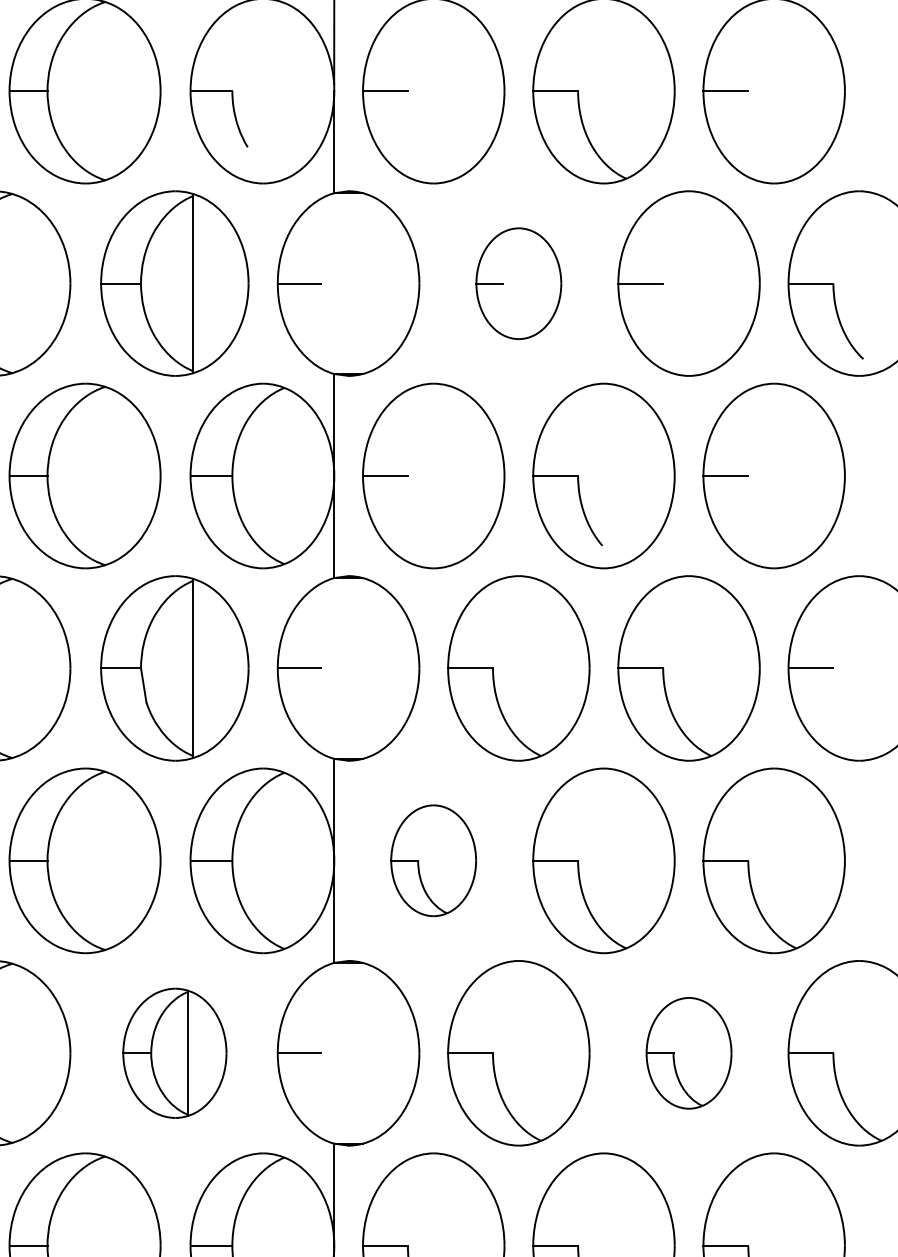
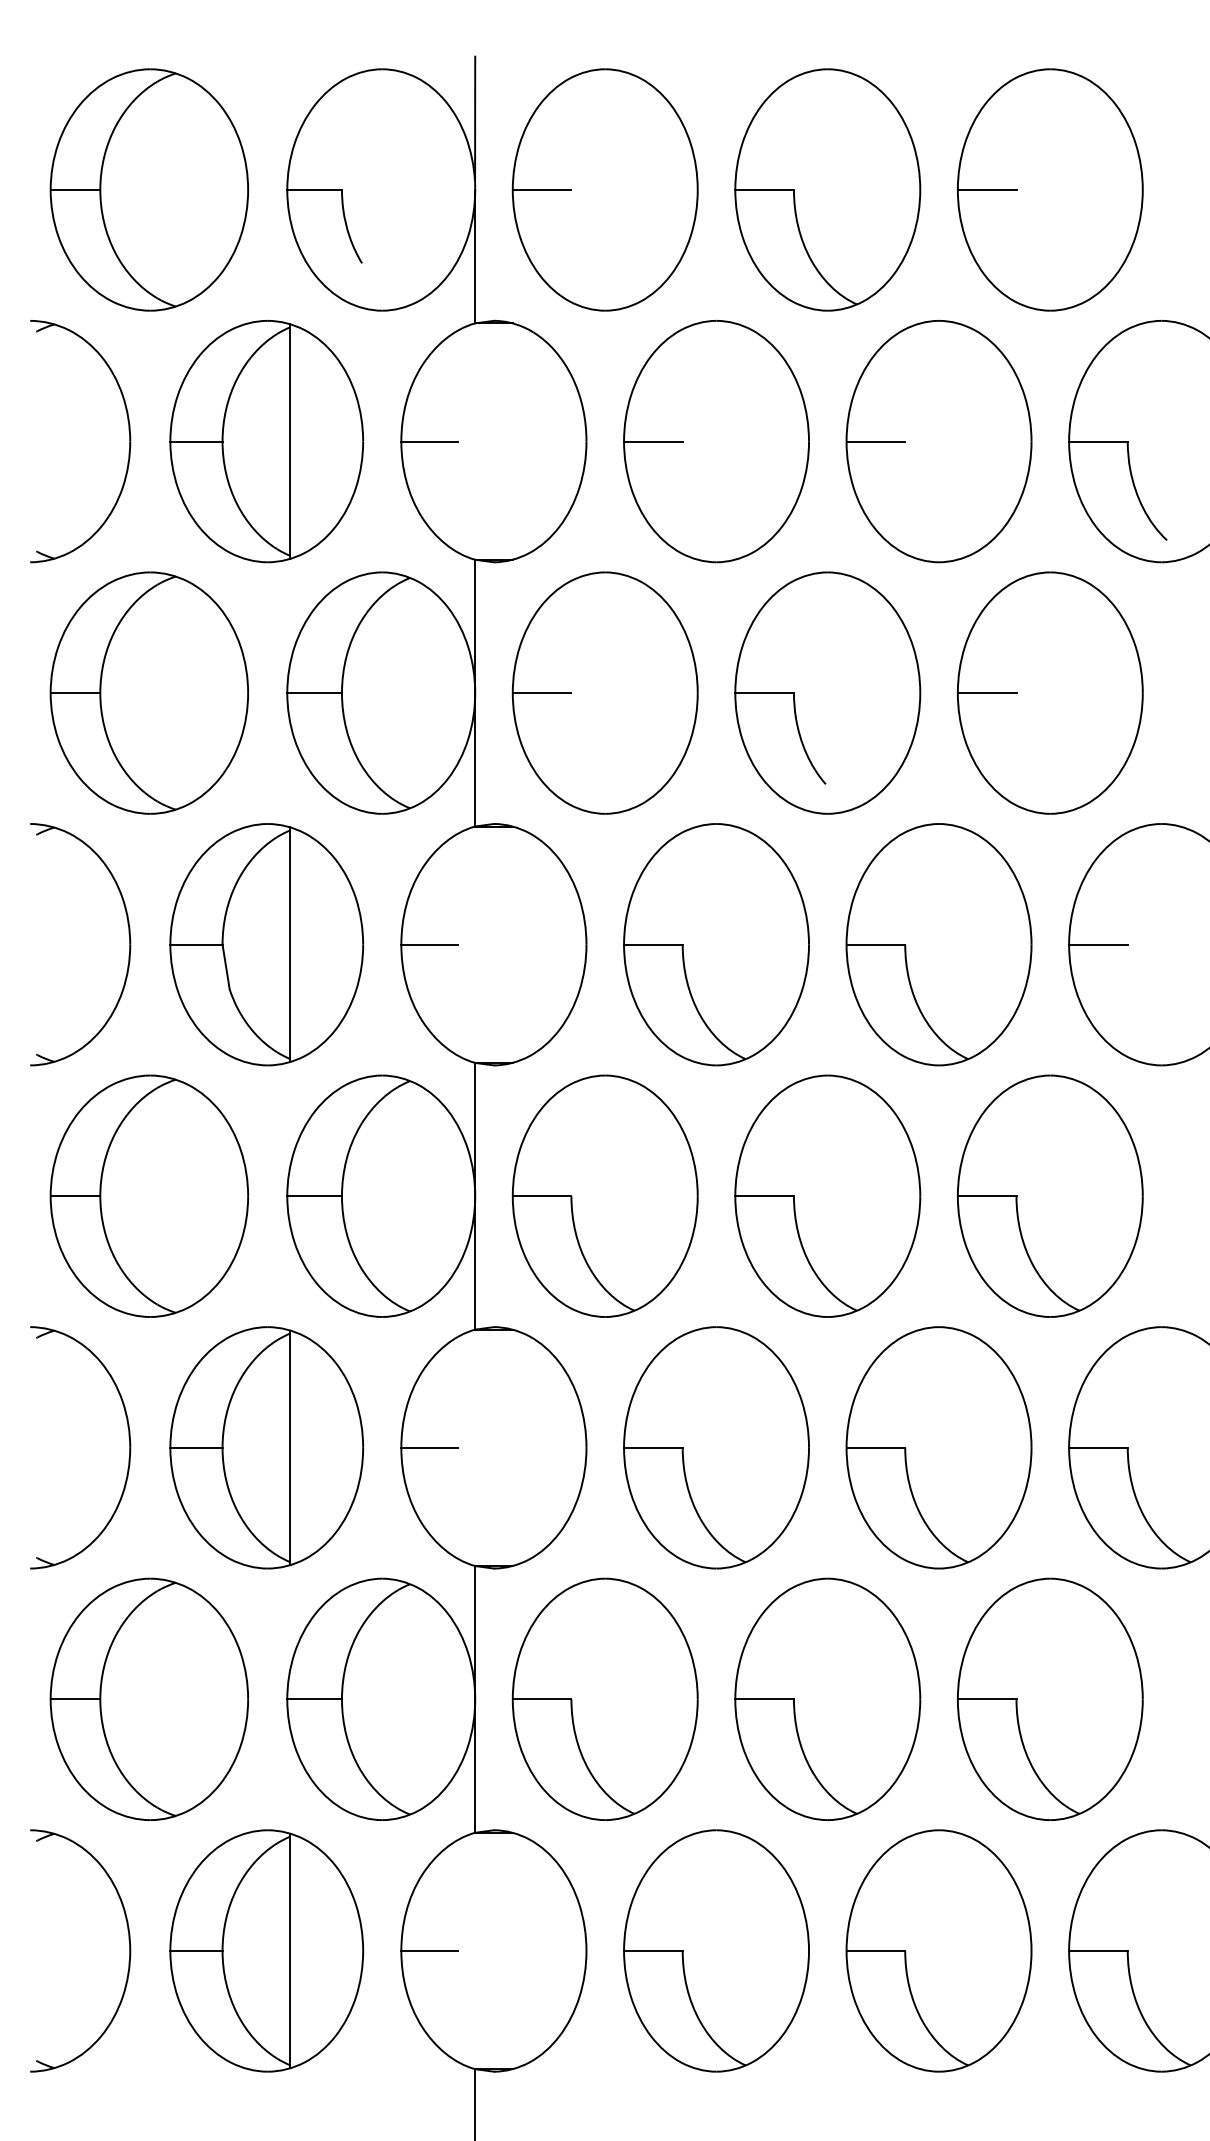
part: (518, 283) -> (716, 441), size x1.67
part: (433, 860) -> (604, 1195), size x1.67
part: (174, 1053) -> (266, 1447), size x1.43
part: (688, 1053) -> (938, 1447), size x1.67

